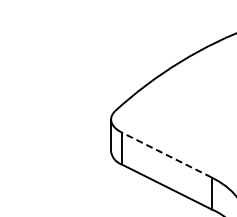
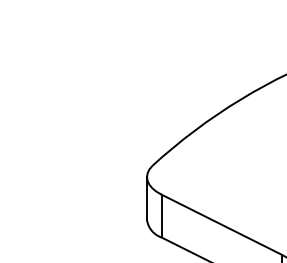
line: (166, 154) -> (221, 224), dashed -> solid

